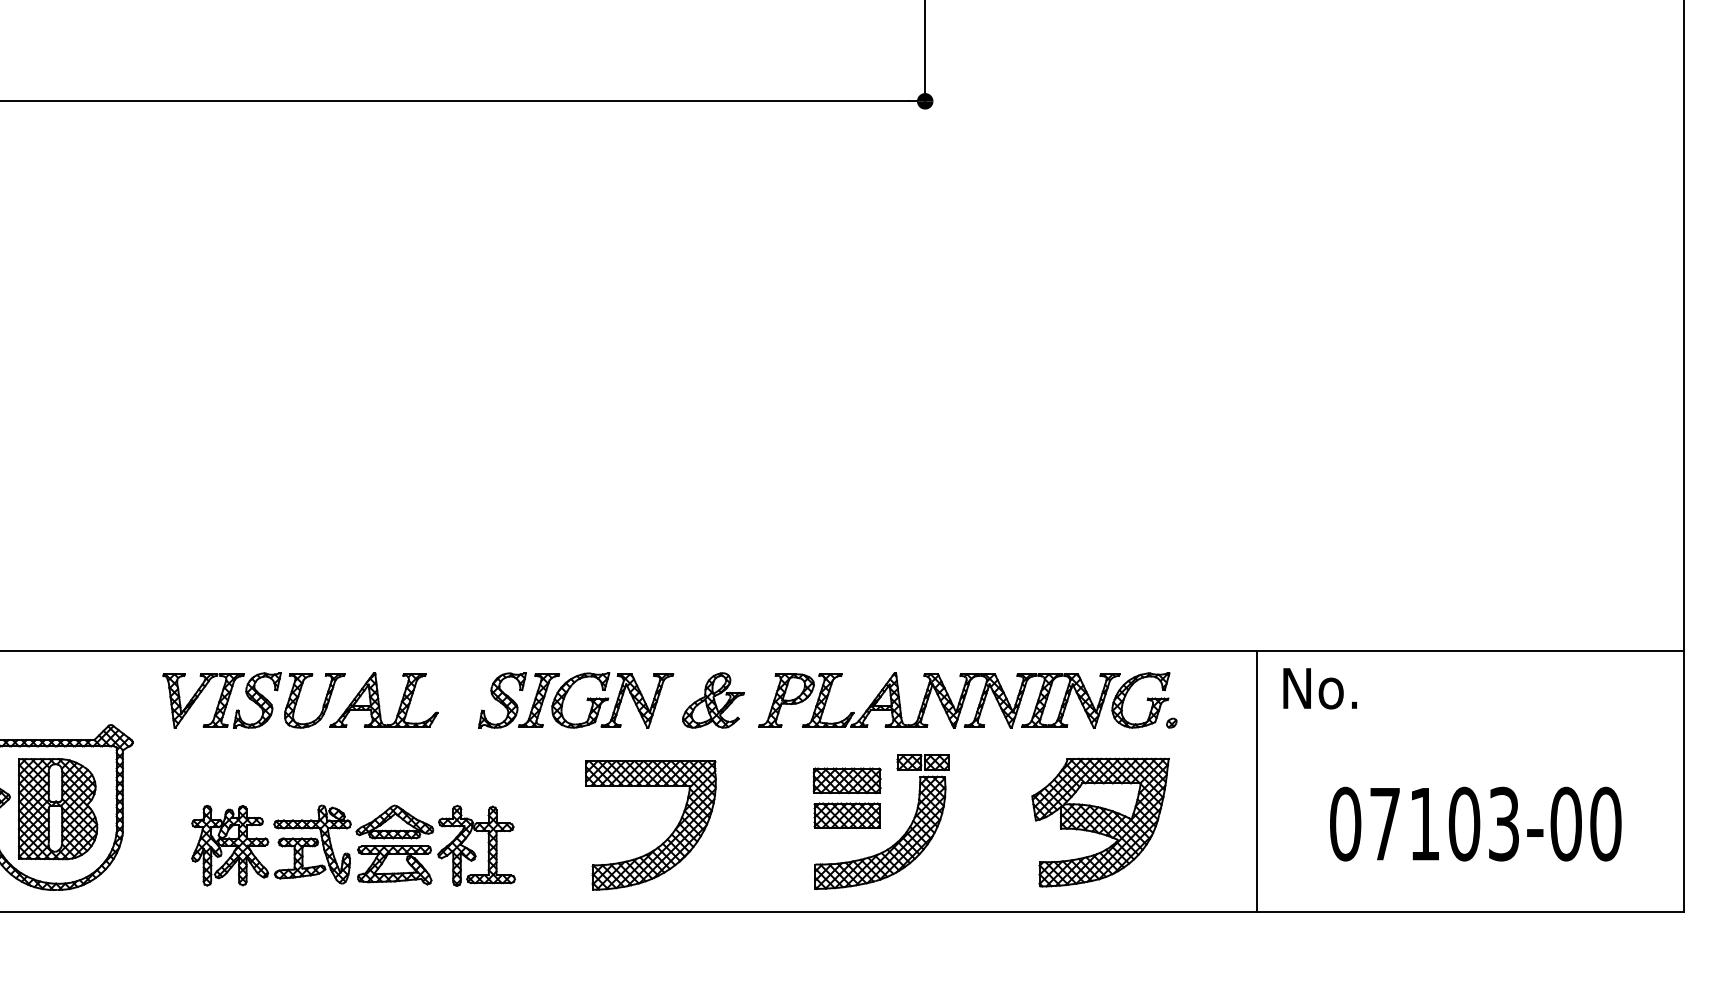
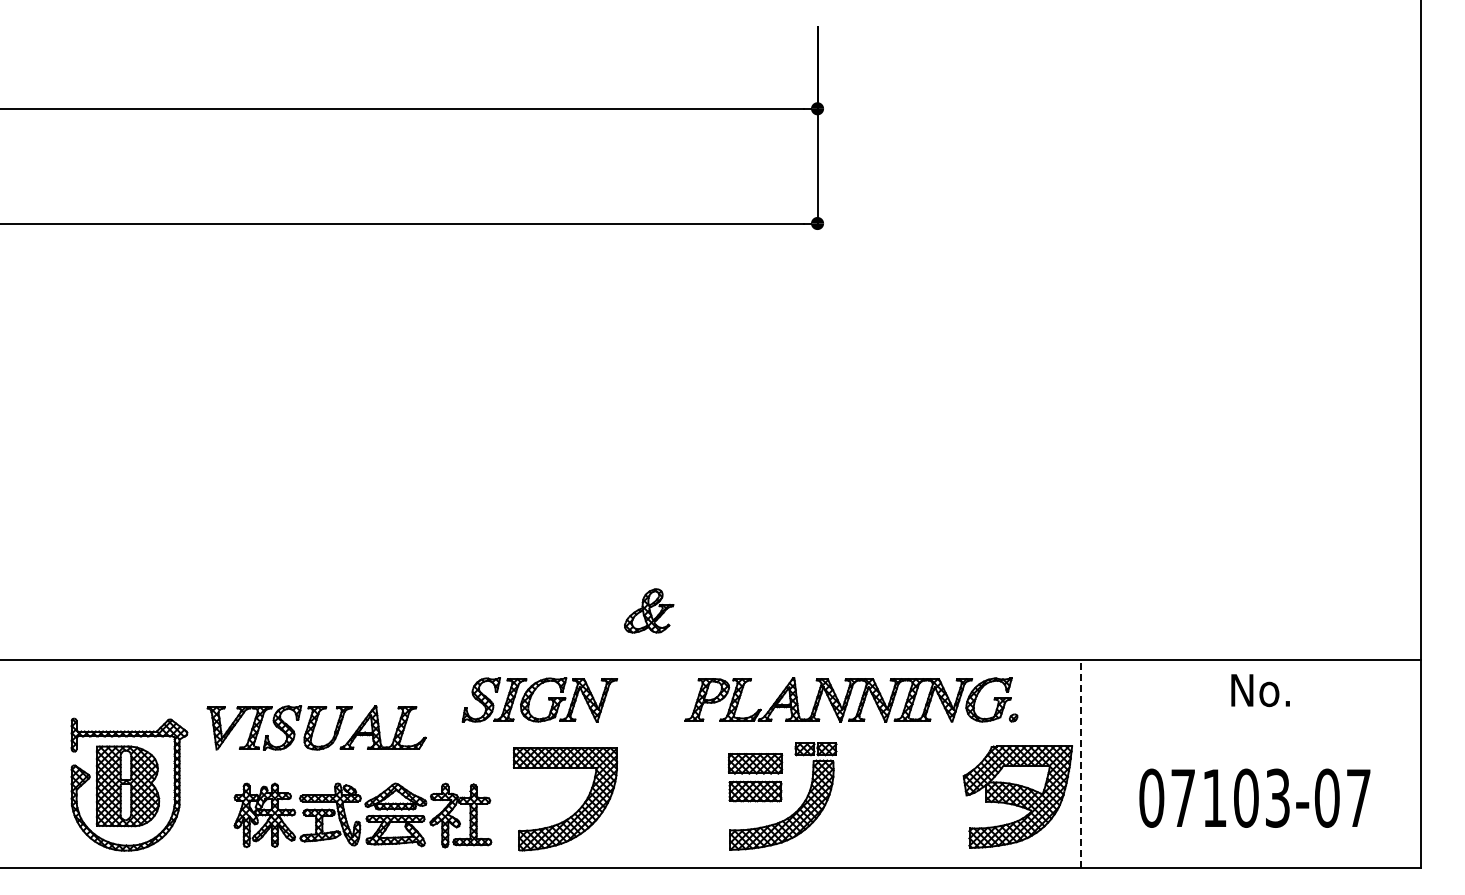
text: (1320, 688) -> (1260, 690), moved
part: (300, 699) -> (316, 727), moved
part: (713, 699) -> (649, 610), moved
line: (1257, 781) -> (1081, 764), solid -> dashed
part: (1099, 821) -> (1017, 796), moved
text: (1605, 823) -> (1358, 797), 07103-00 -> 07103-07
part: (662, 842) -> (574, 812), moved

